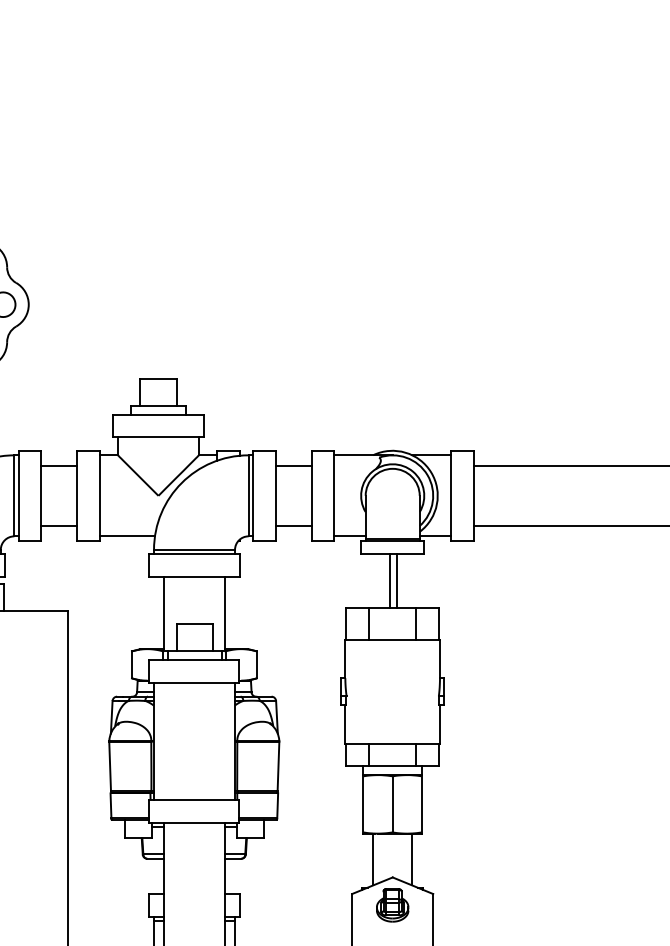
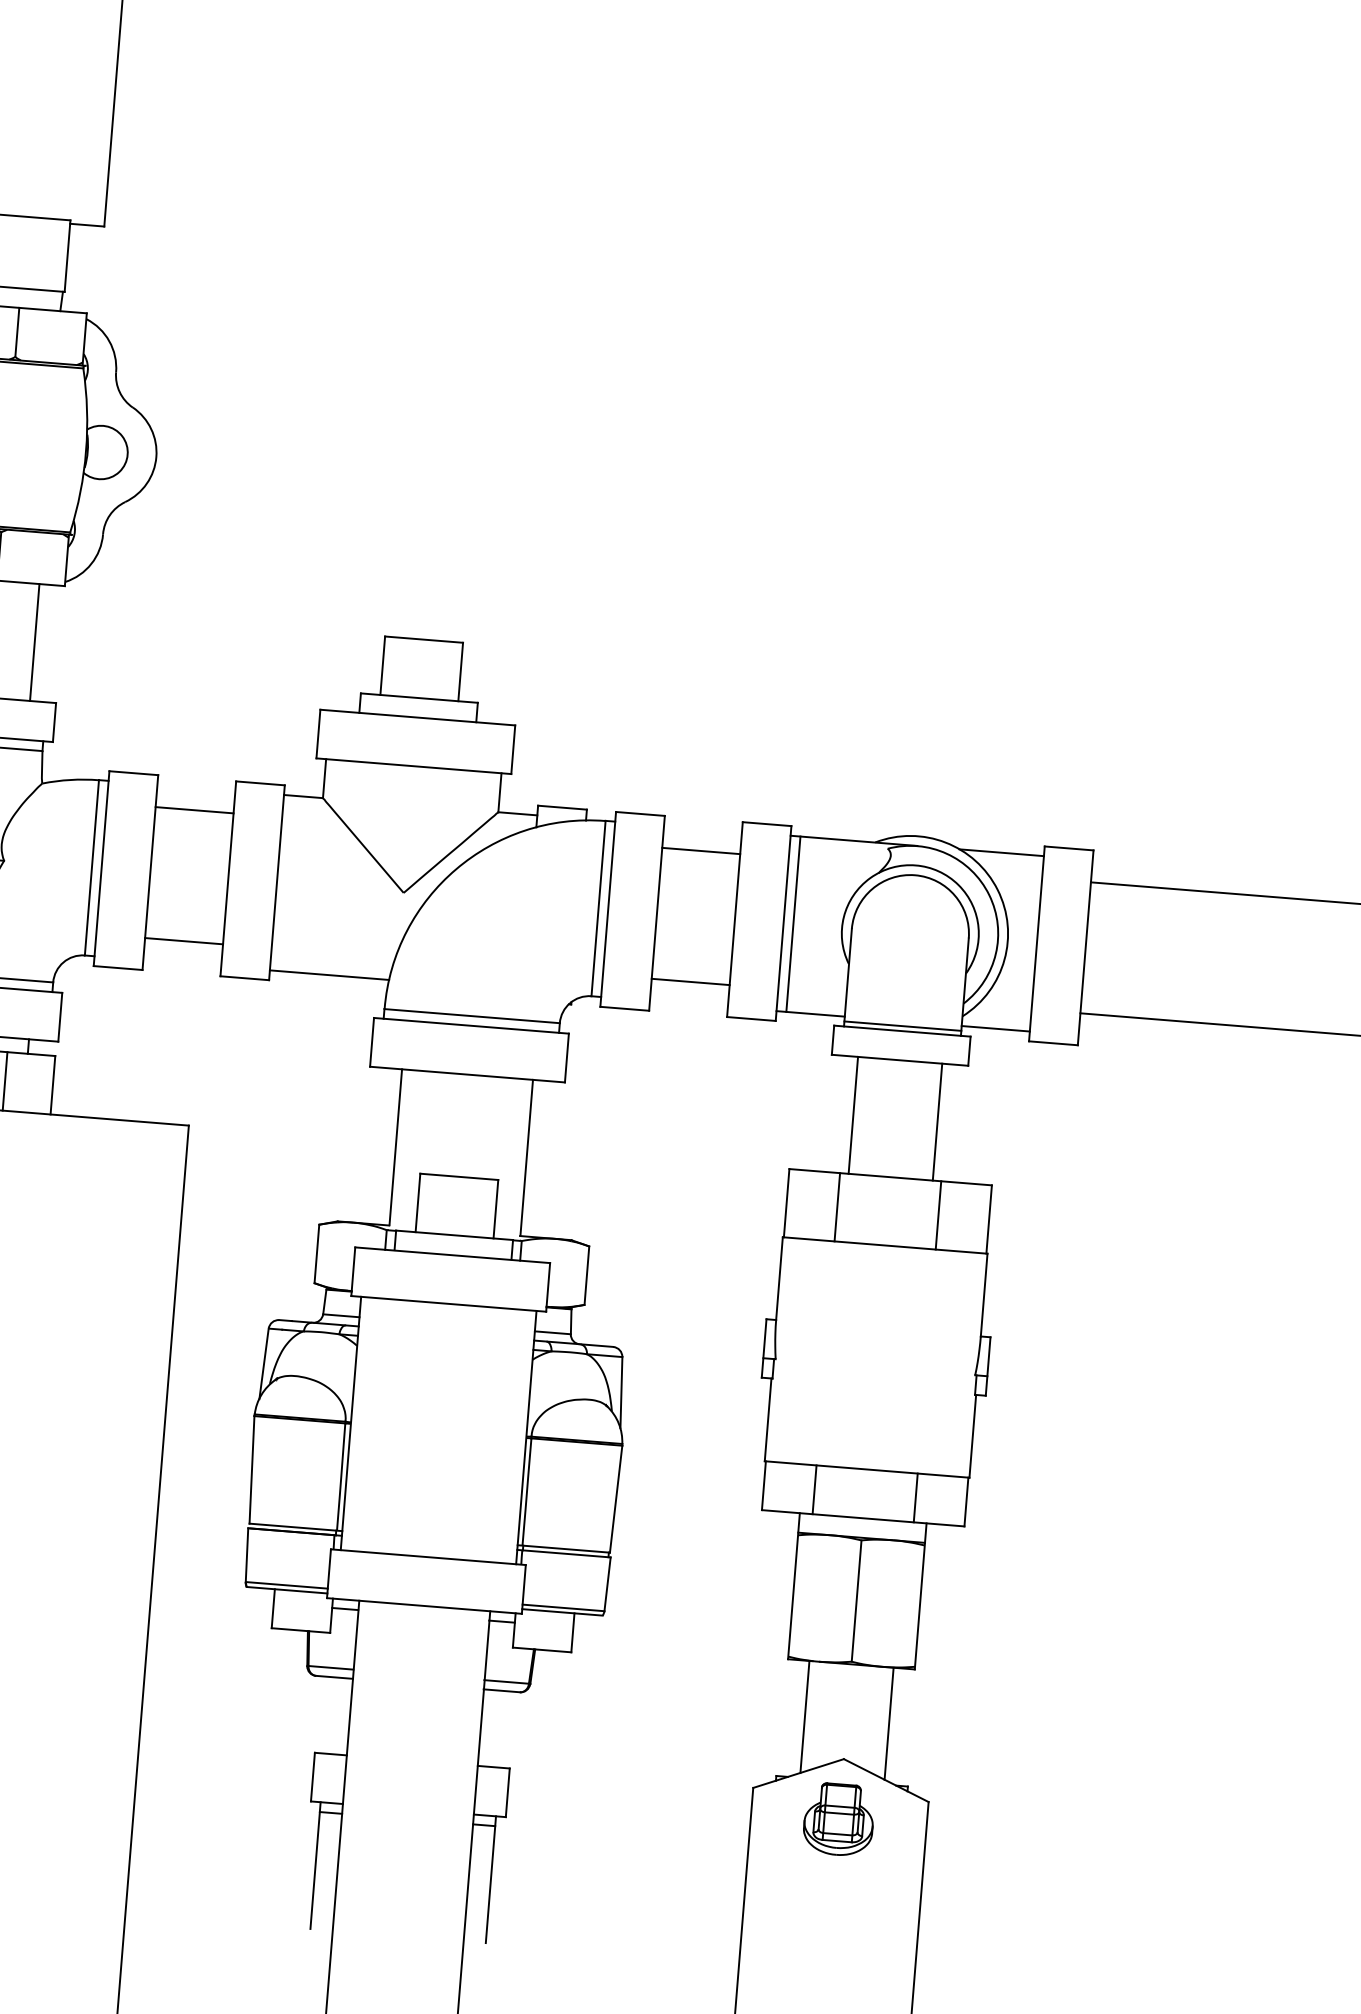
line: (338, 495) -> (793, 923), added
line: (390, 581) -> (938, 1122), moved
line: (397, 581) -> (853, 1115), moved

